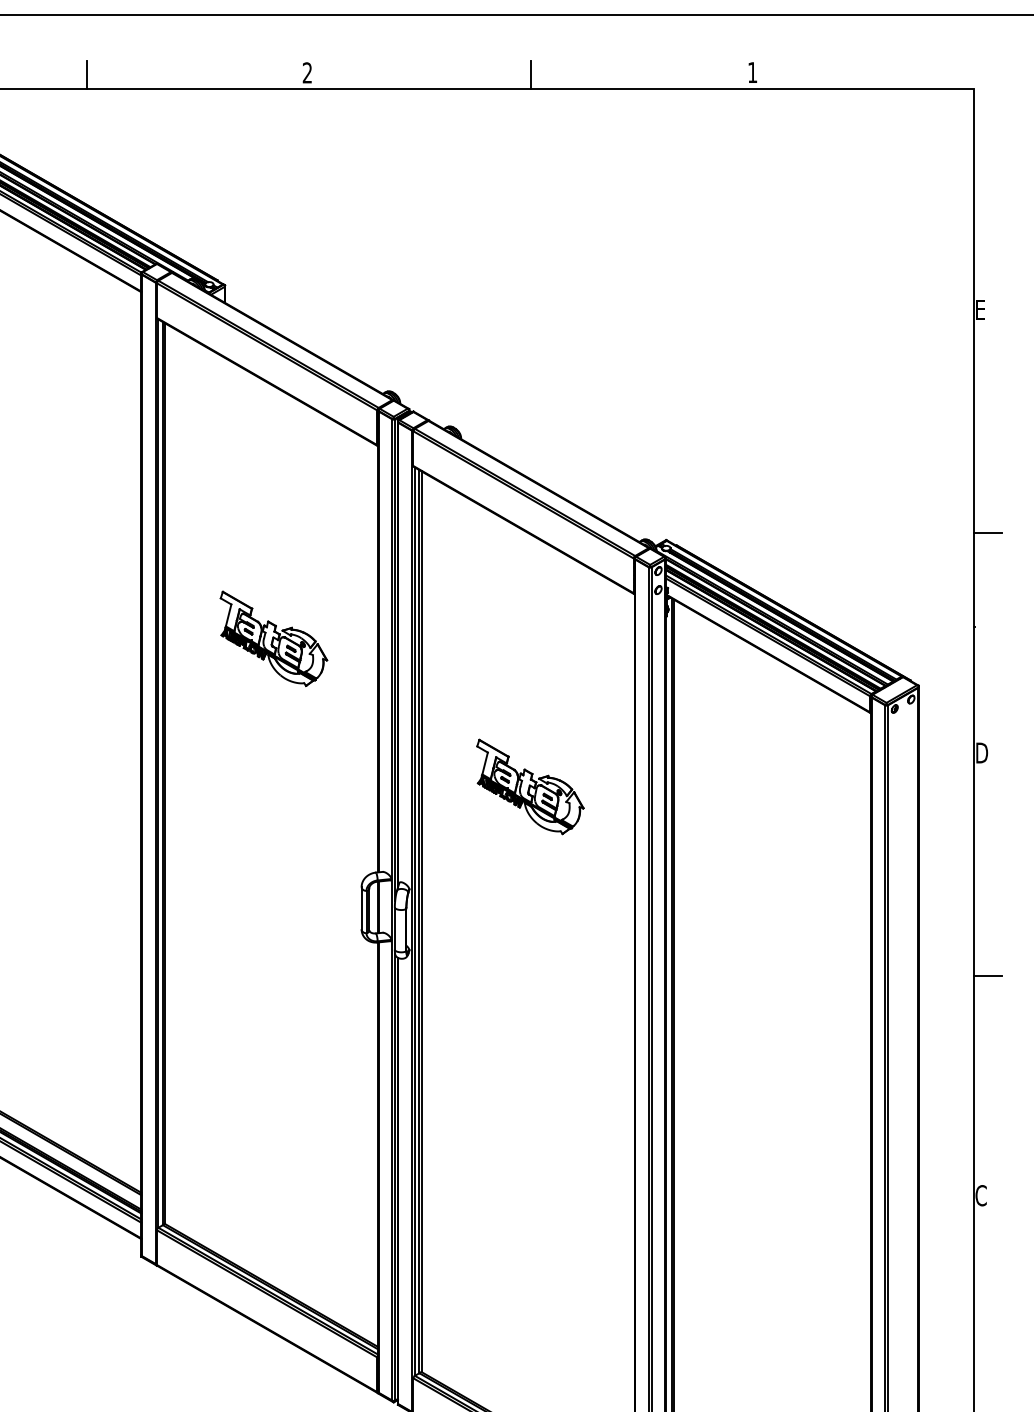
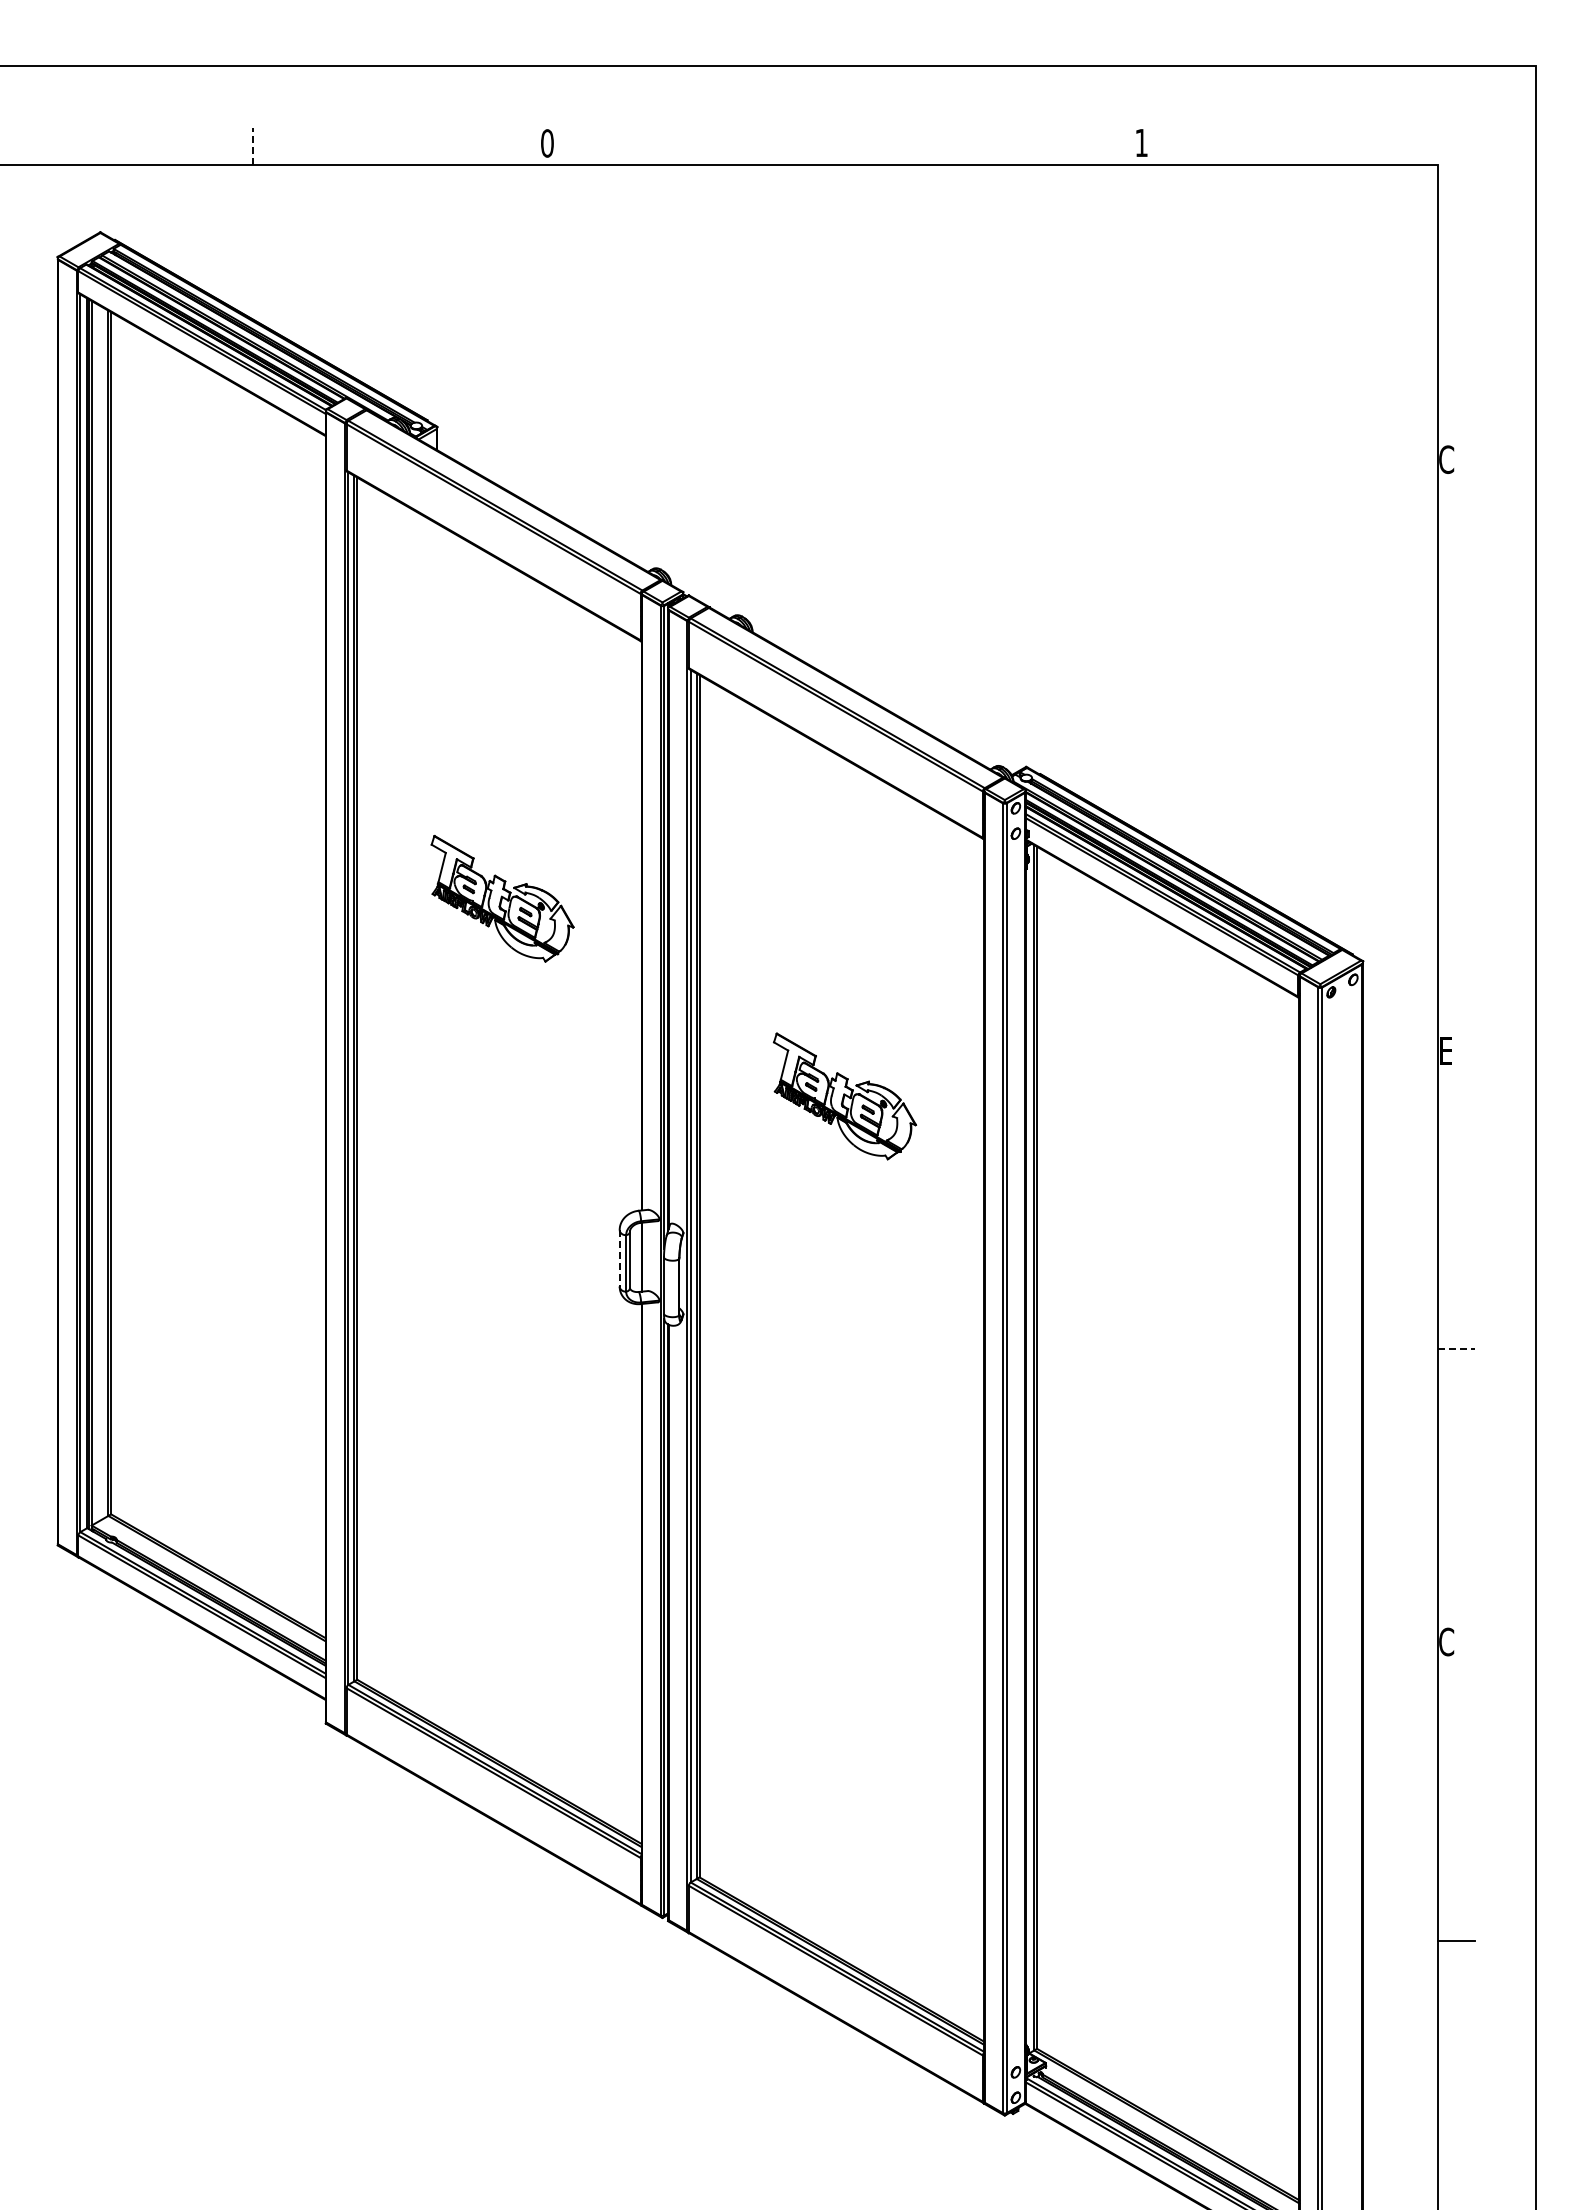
text: (307, 73) -> (547, 143), 2 -> 0
line: (530, 74) -> (845, 145), removed
line: (87, 75) -> (253, 146), solid -> dashed
text: (981, 309) -> (1446, 459), E -> C
line: (987, 533) -> (1455, 757), removed
text: (981, 752) -> (1447, 1050), D -> E
line: (361, 908) -> (619, 1258), solid -> dashed
line: (988, 976) -> (1456, 1349), solid -> dashed

